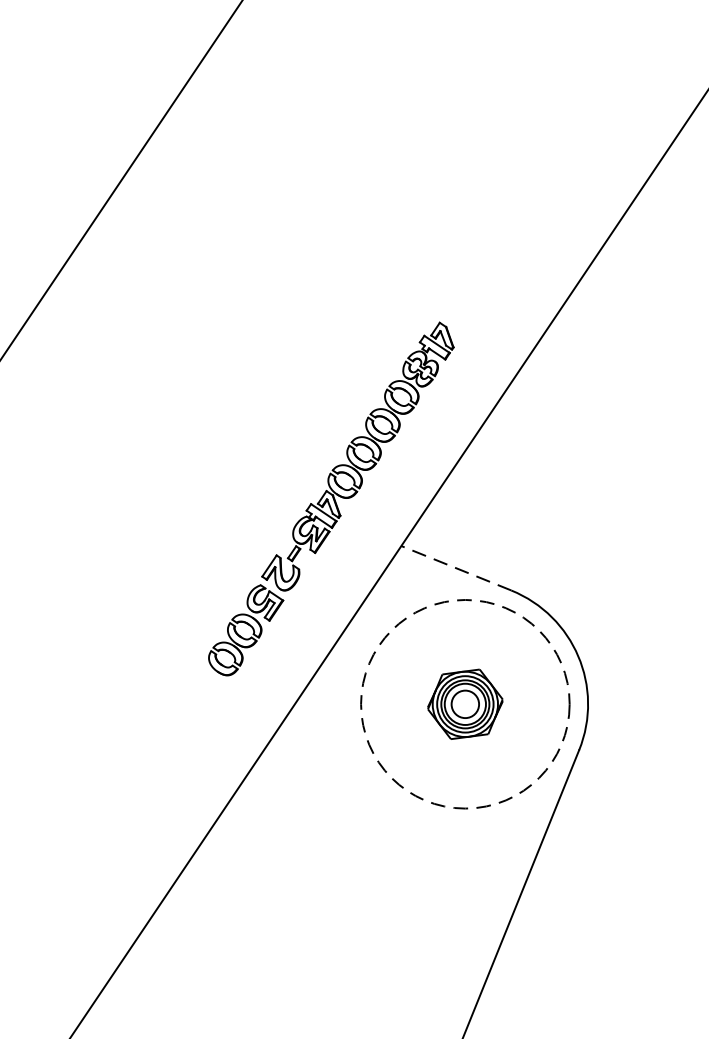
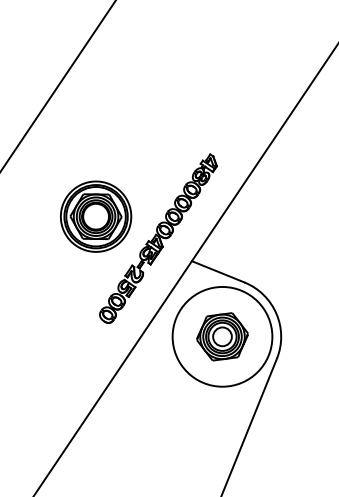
part: (201, 452) -> (96, 216), added
line: (454, 567) -> (217, 271), dashed -> solid
circle: (465, 703) -> (222, 336), dashed -> solid
part: (465, 703) -> (222, 336), size x1.43

